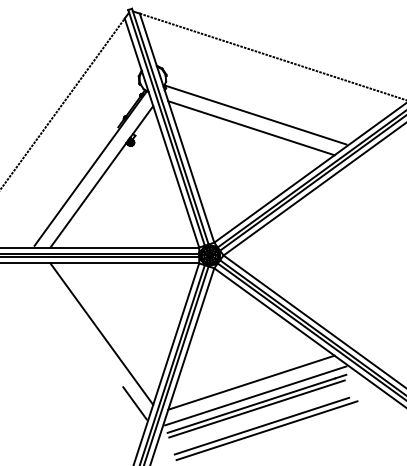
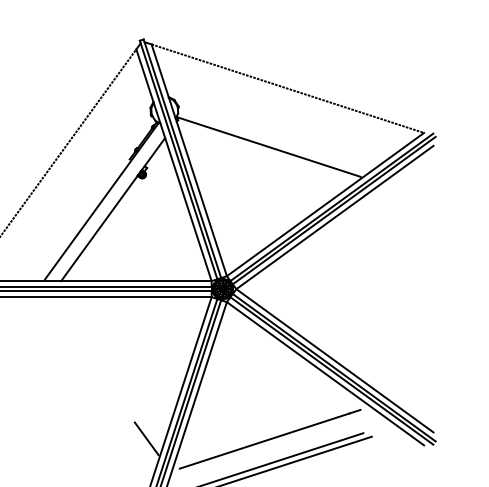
line: (251, 128) -> (264, 160), removed
line: (102, 333) -> (113, 368), removed
line: (251, 382) -> (264, 417), removed
line: (255, 396) -> (268, 431), removed
line: (256, 408) -> (269, 444), removed

